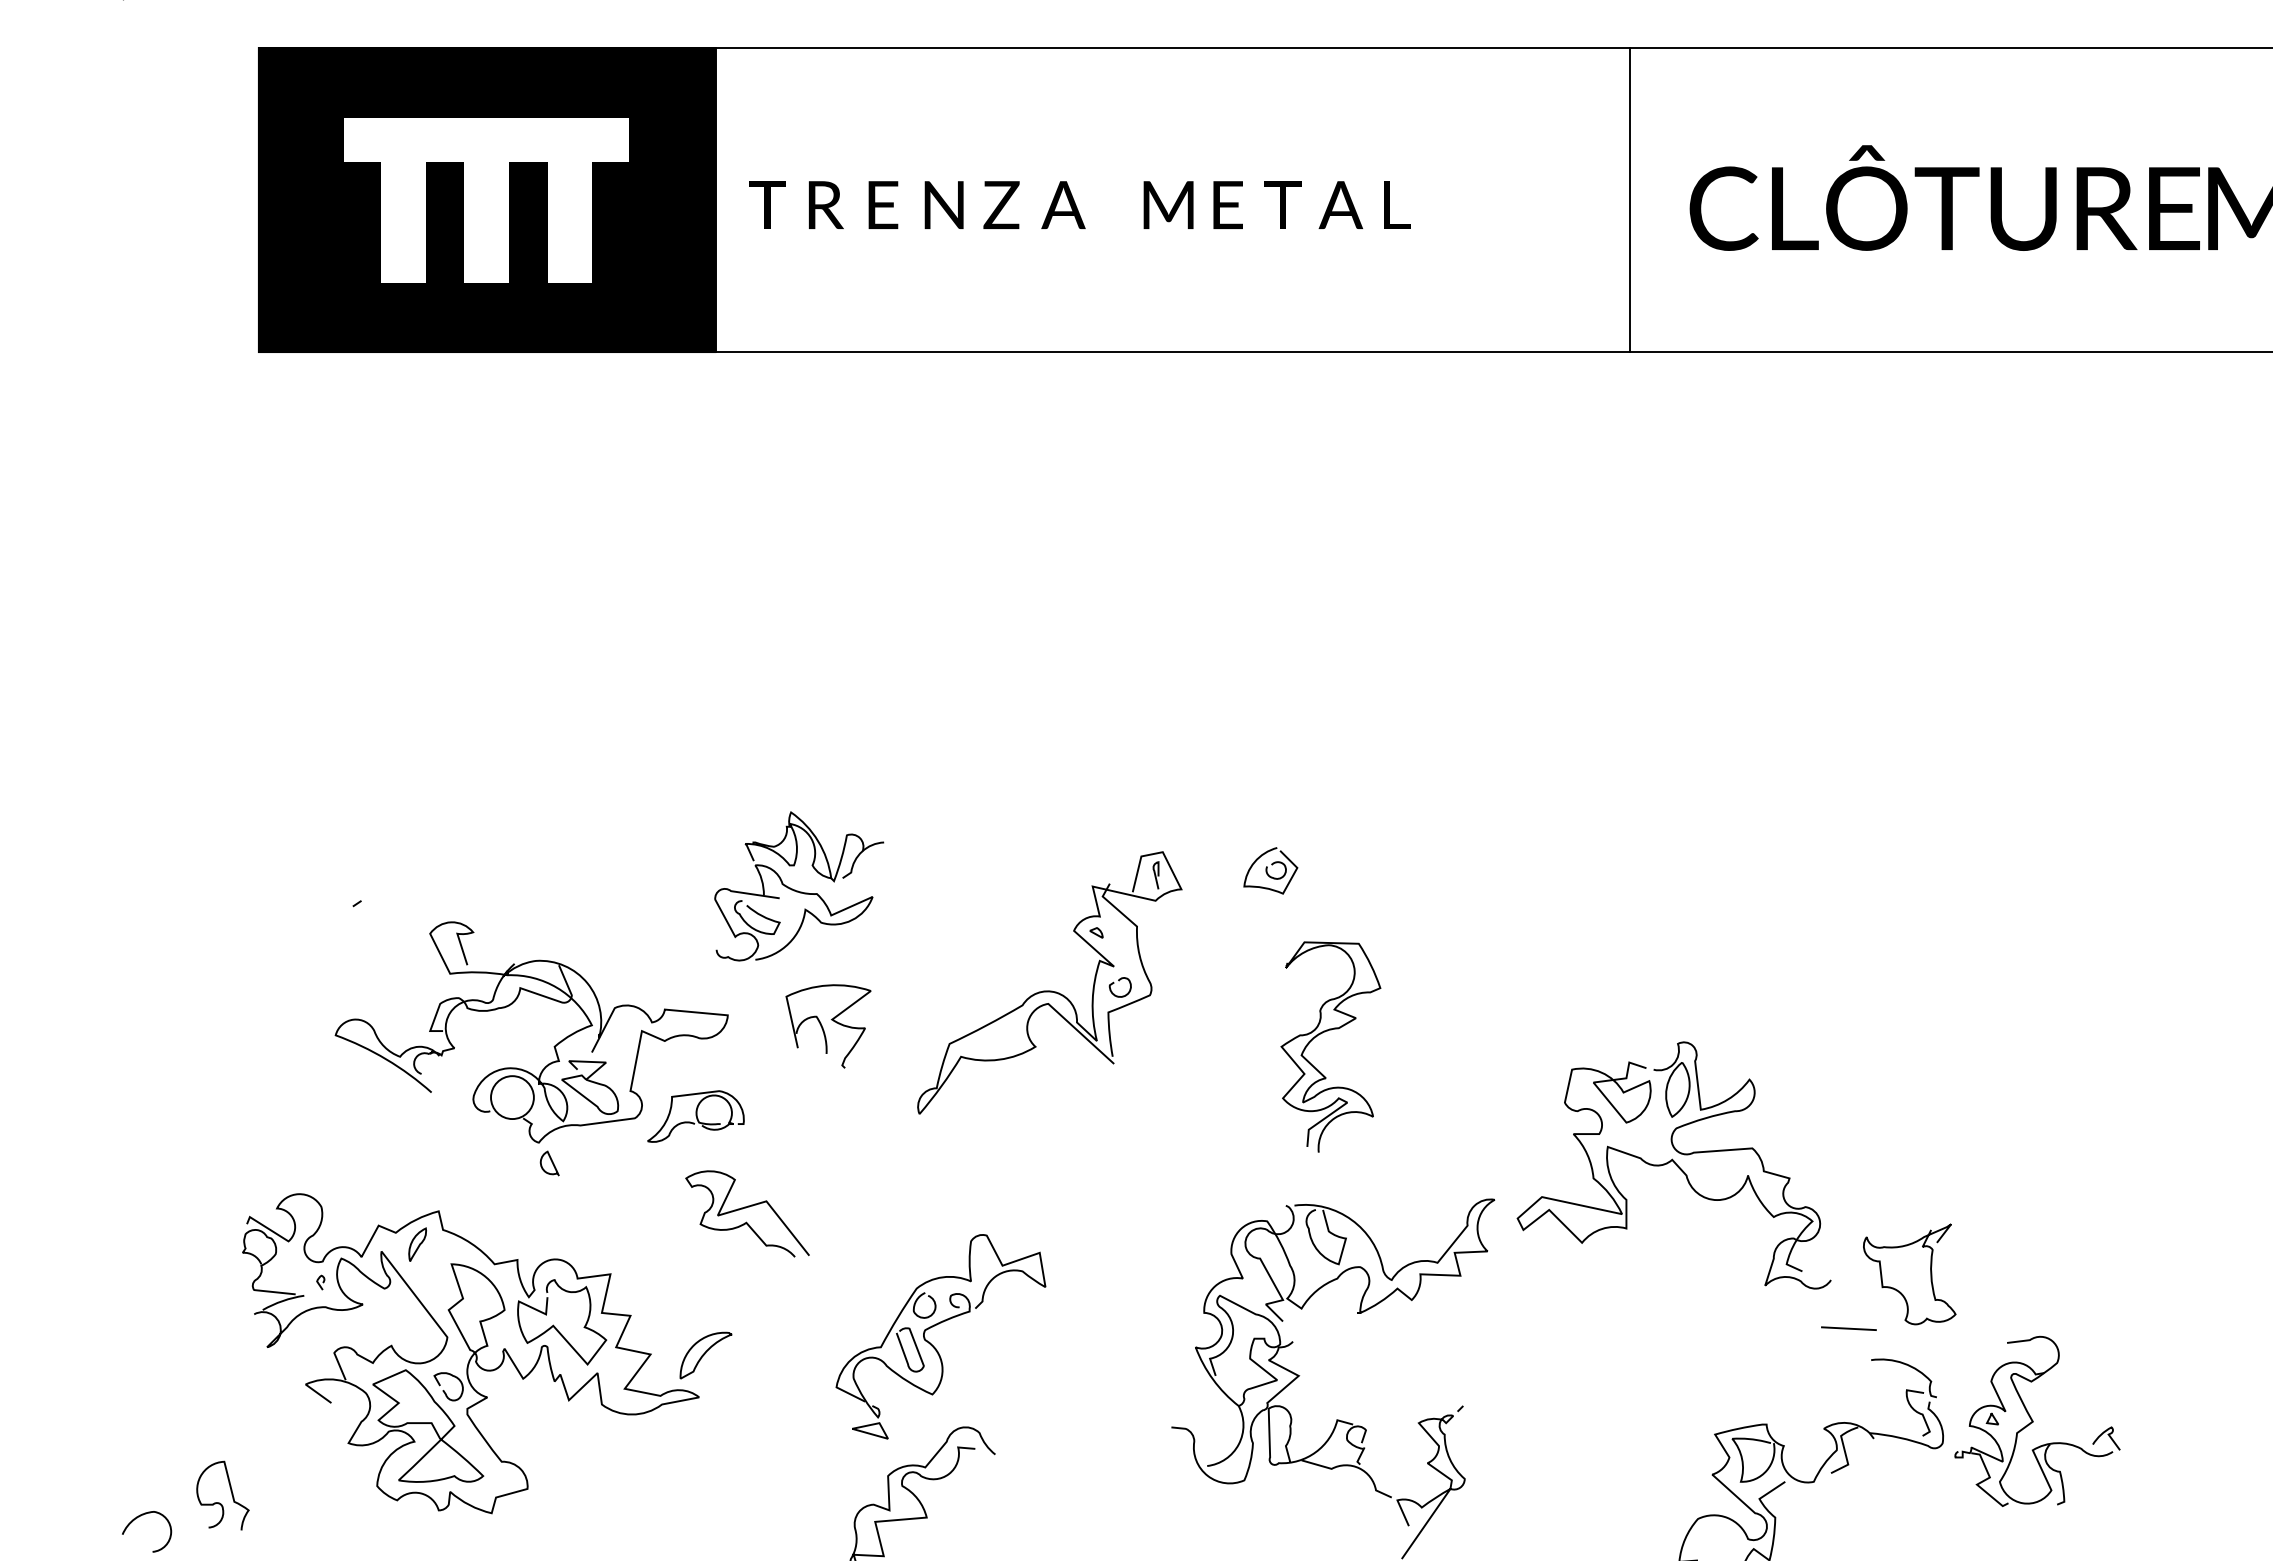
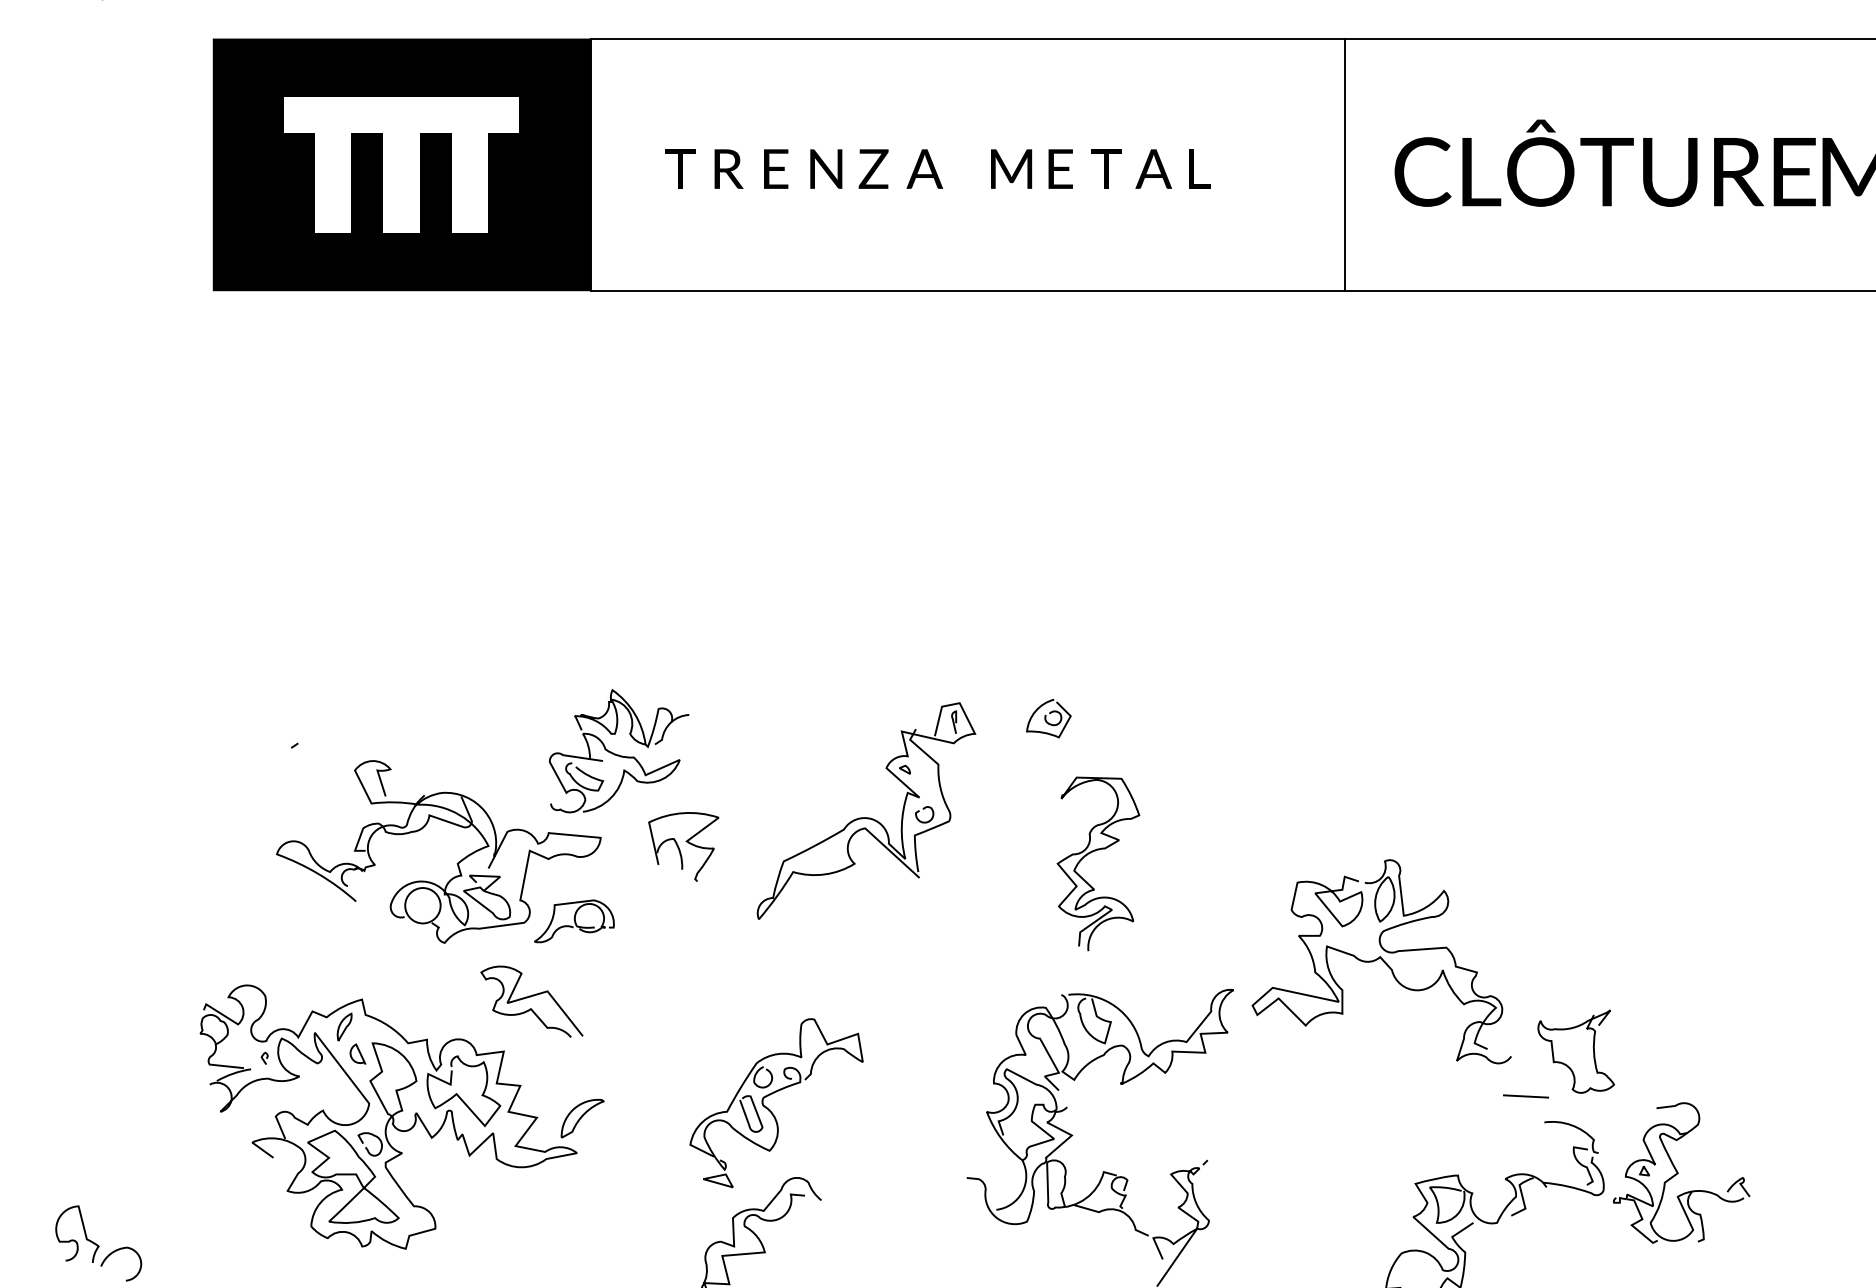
text: (1079, 204) -> (938, 168), moved
part: (799, 886) -> (619, 751), moved
curve: (551, 1162) -> (359, 1053), moved
curve: (746, 1208) -> (531, 997), moved
curve: (219, 1502) -> (74, 1239), moved

